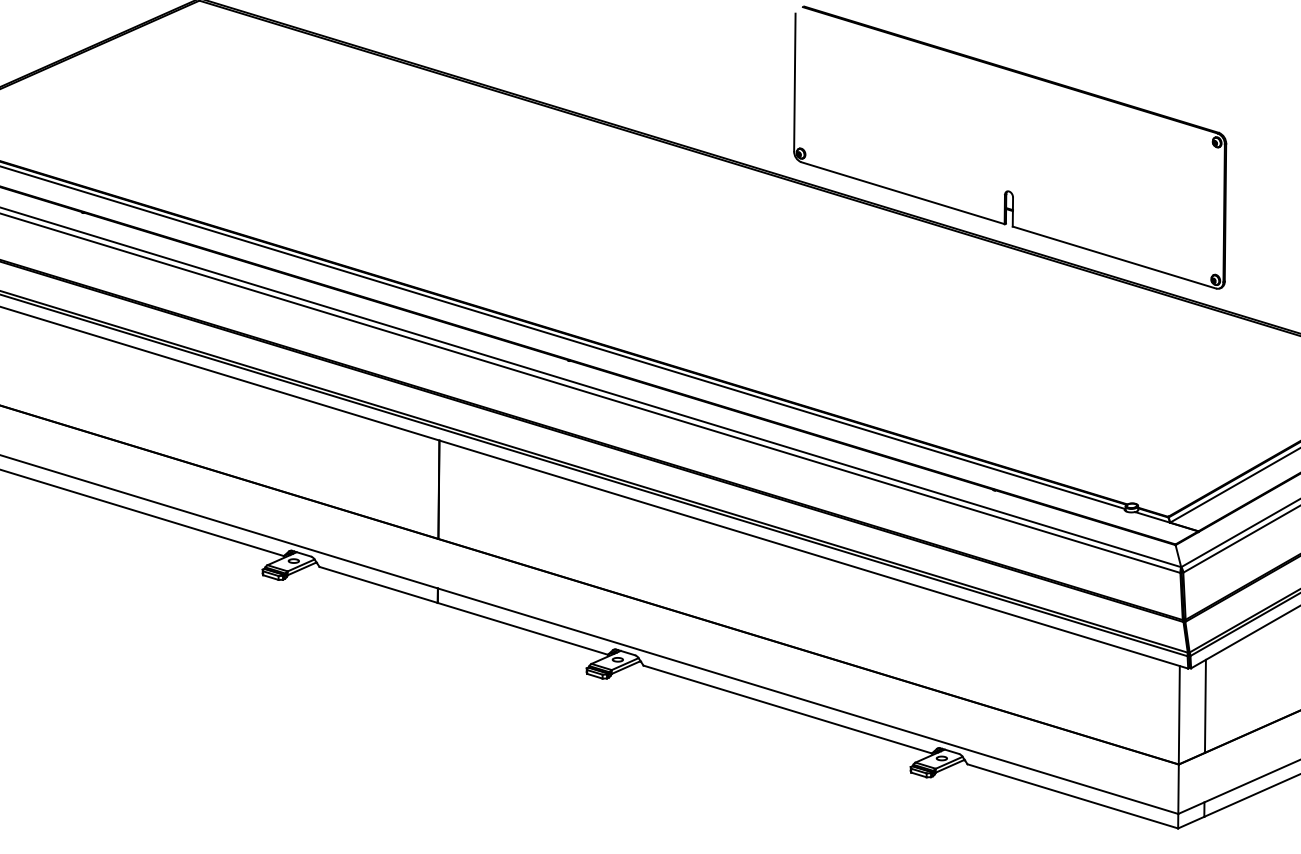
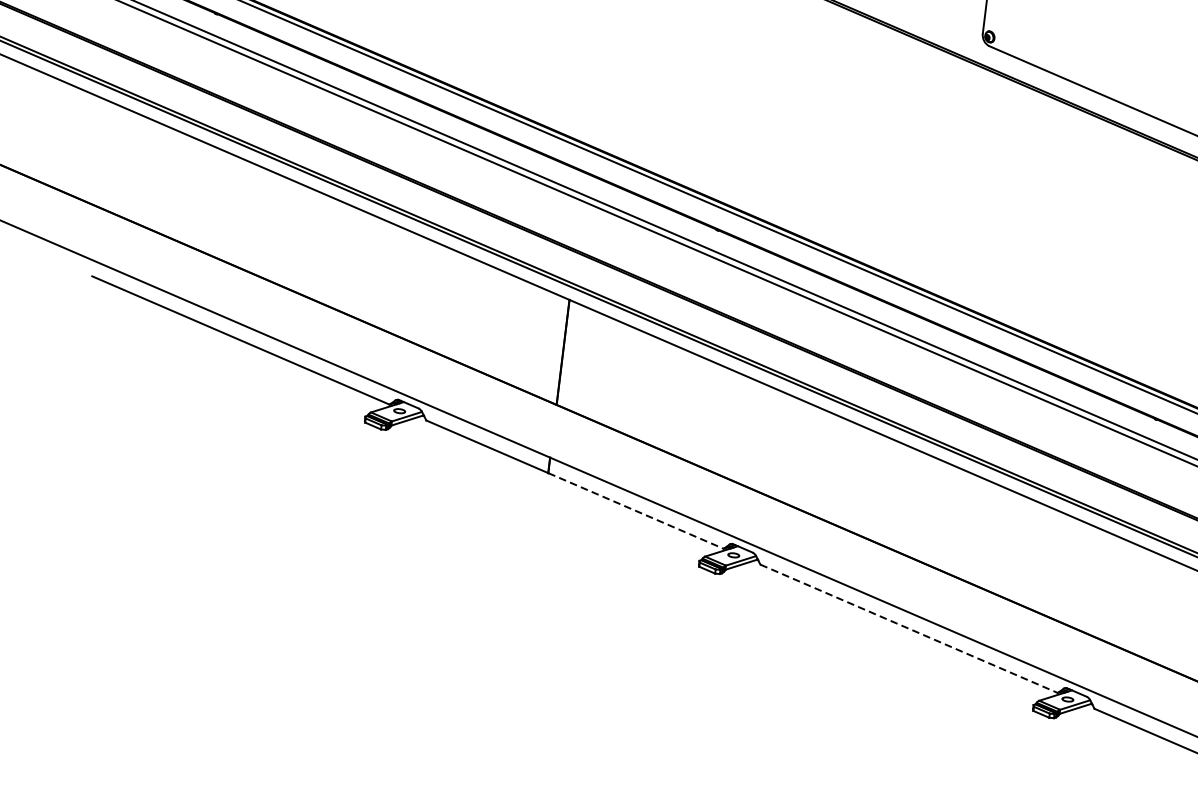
line: (522, 628) -> (635, 510), solid -> dashed
line: (787, 709) -> (908, 628), solid -> dashed

